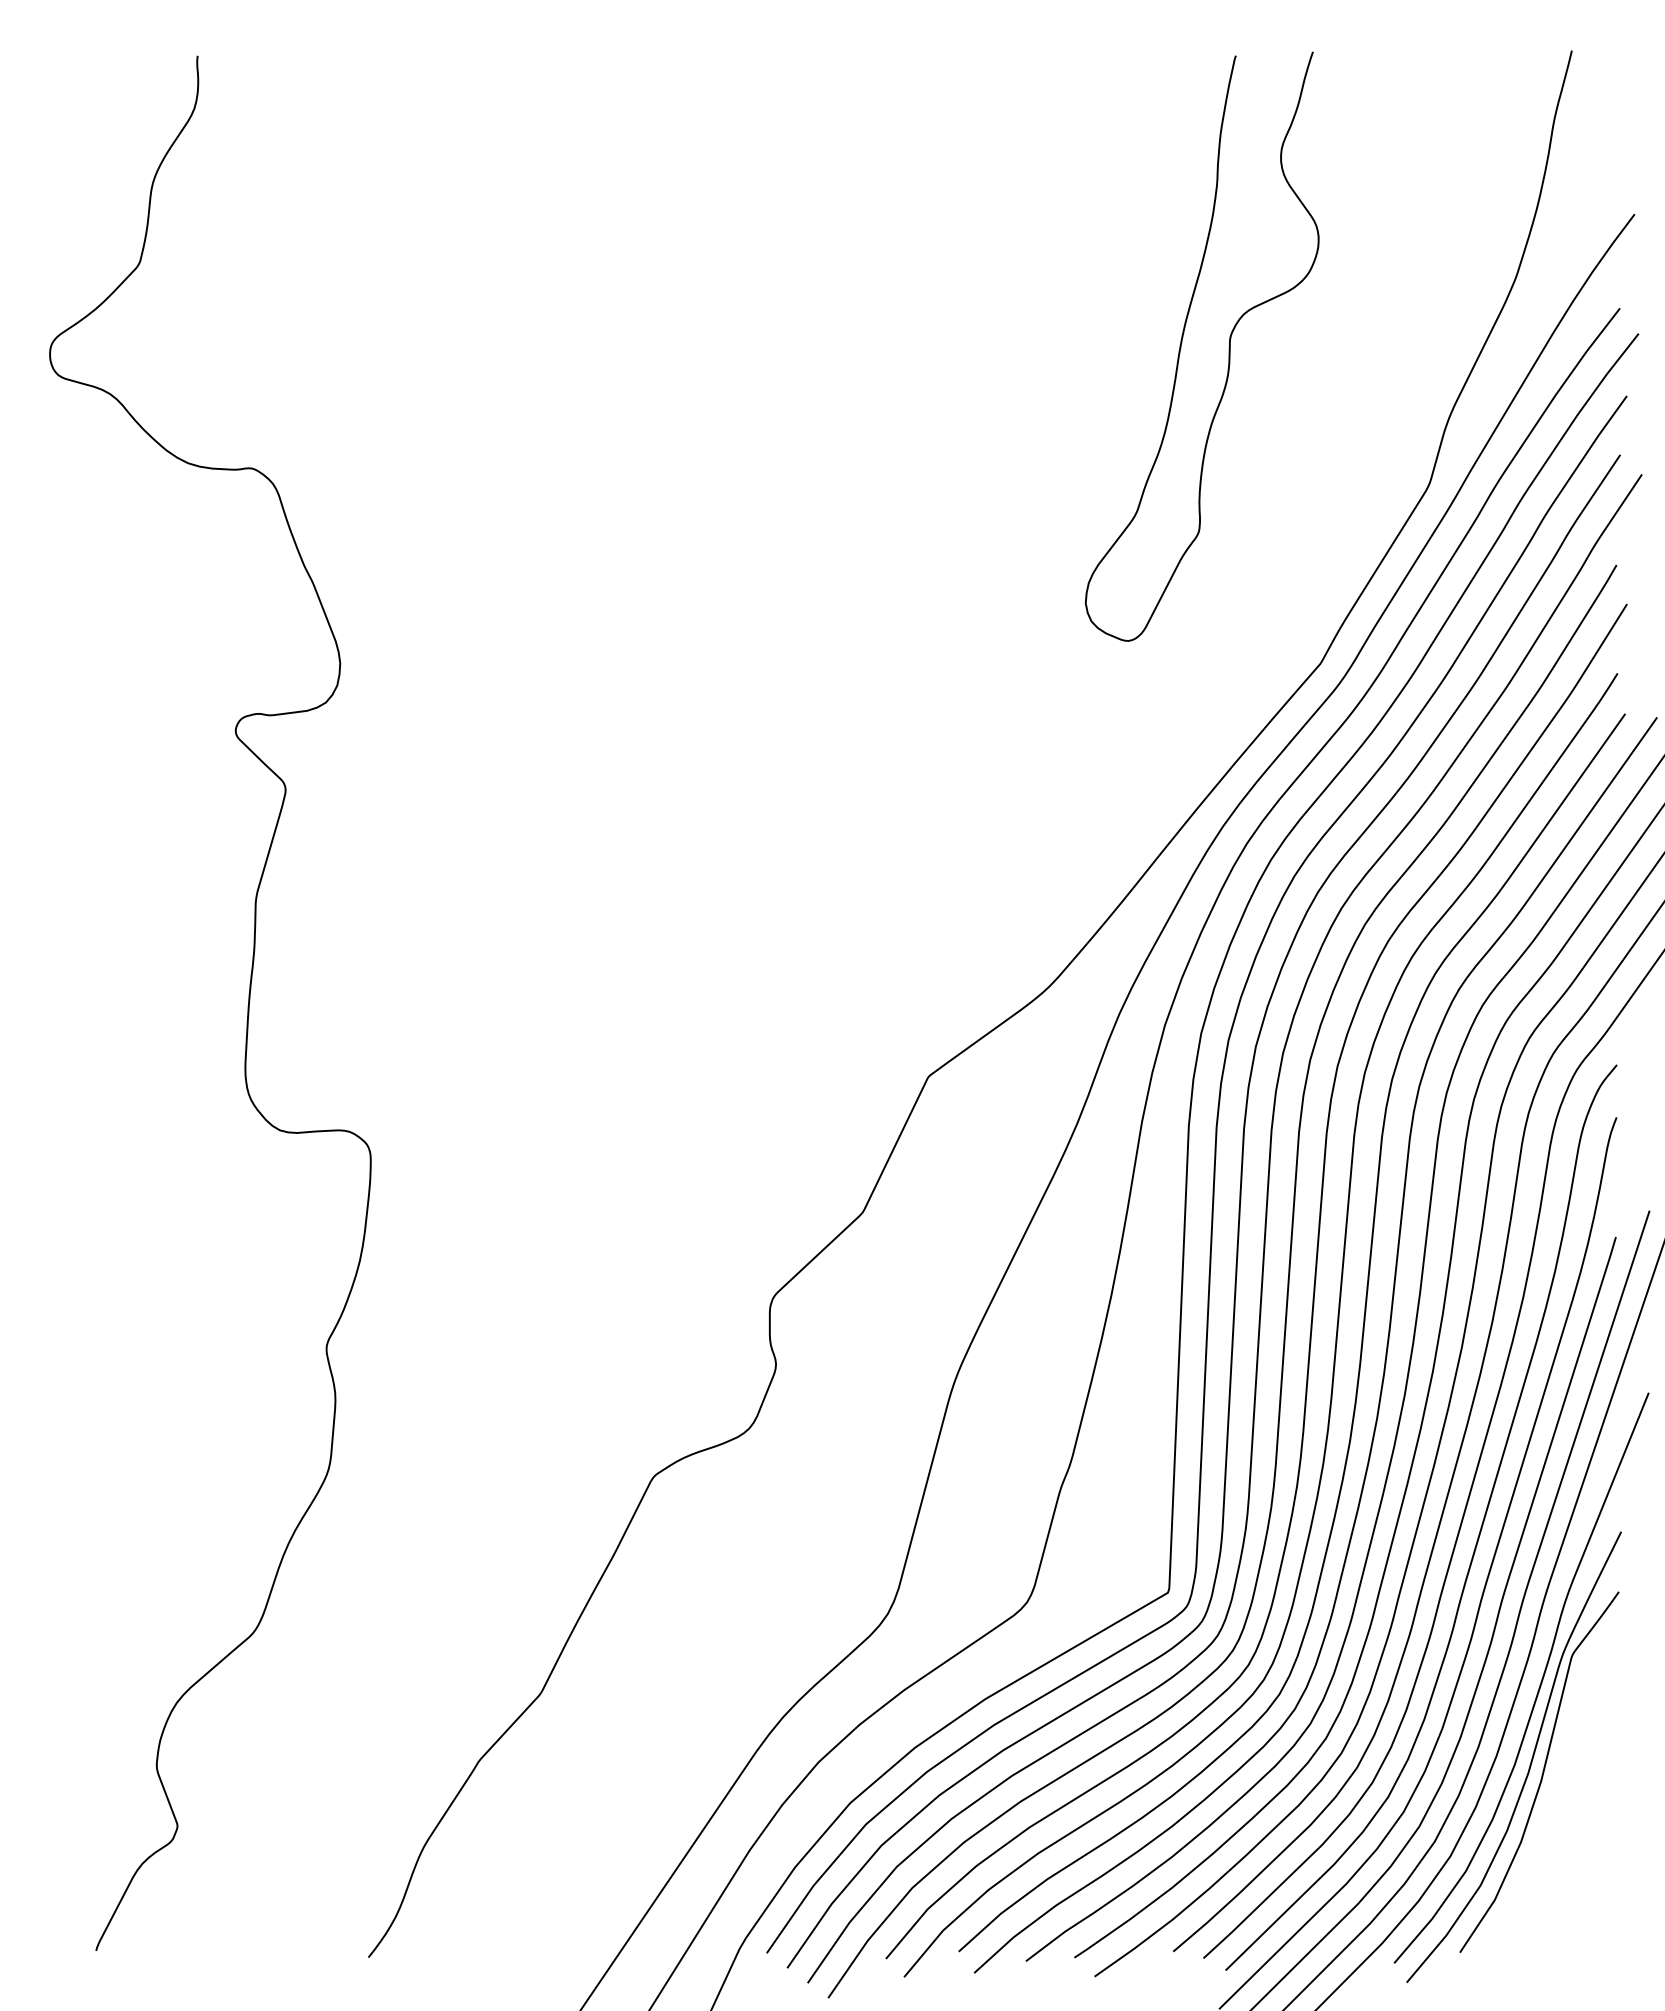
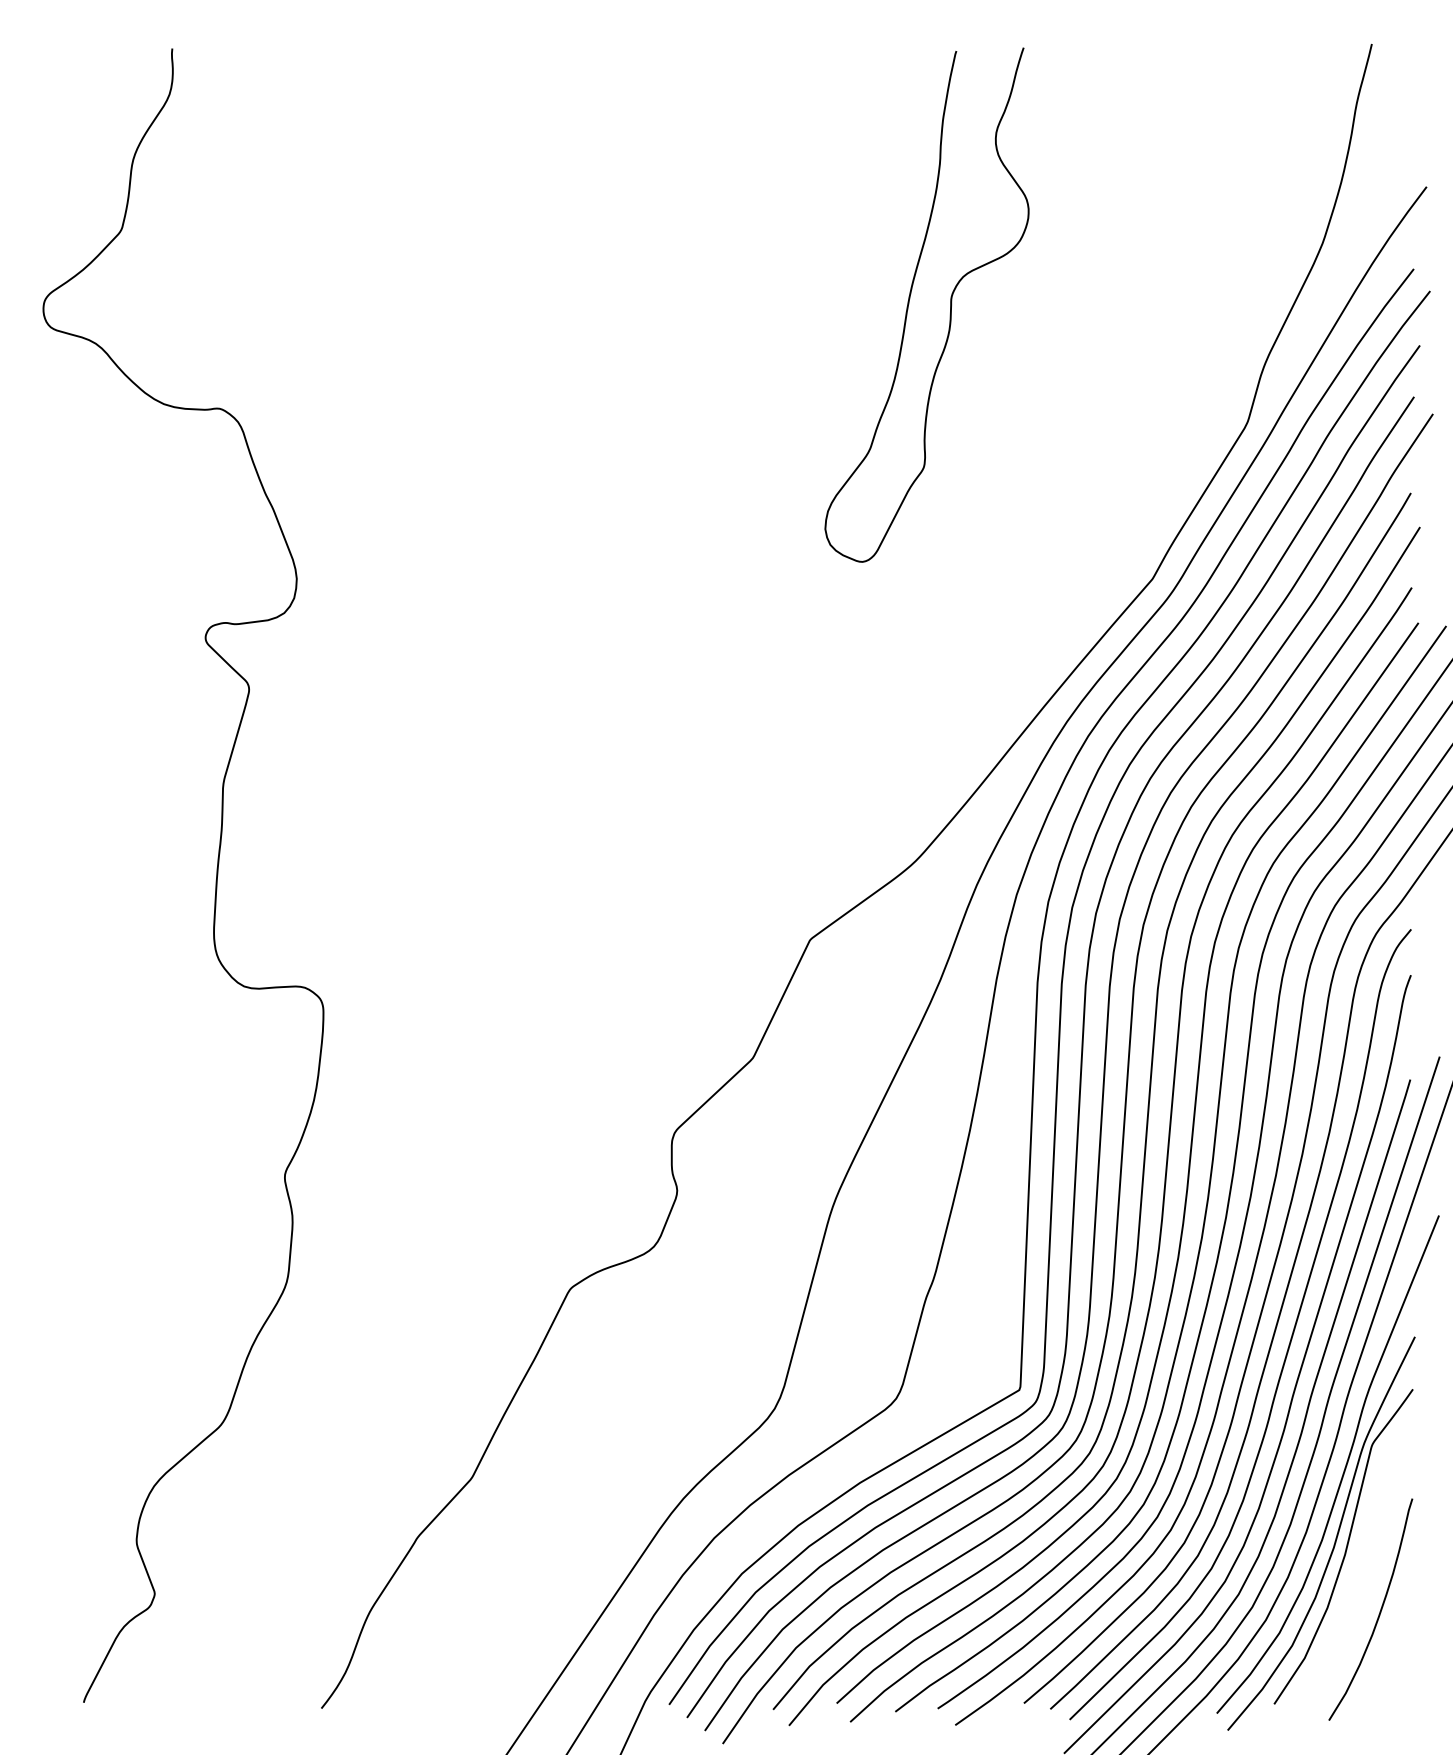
curve: (1182, 342) -> (909, 301), moved
curve: (1580, 1847) -> (1379, 1612), added

